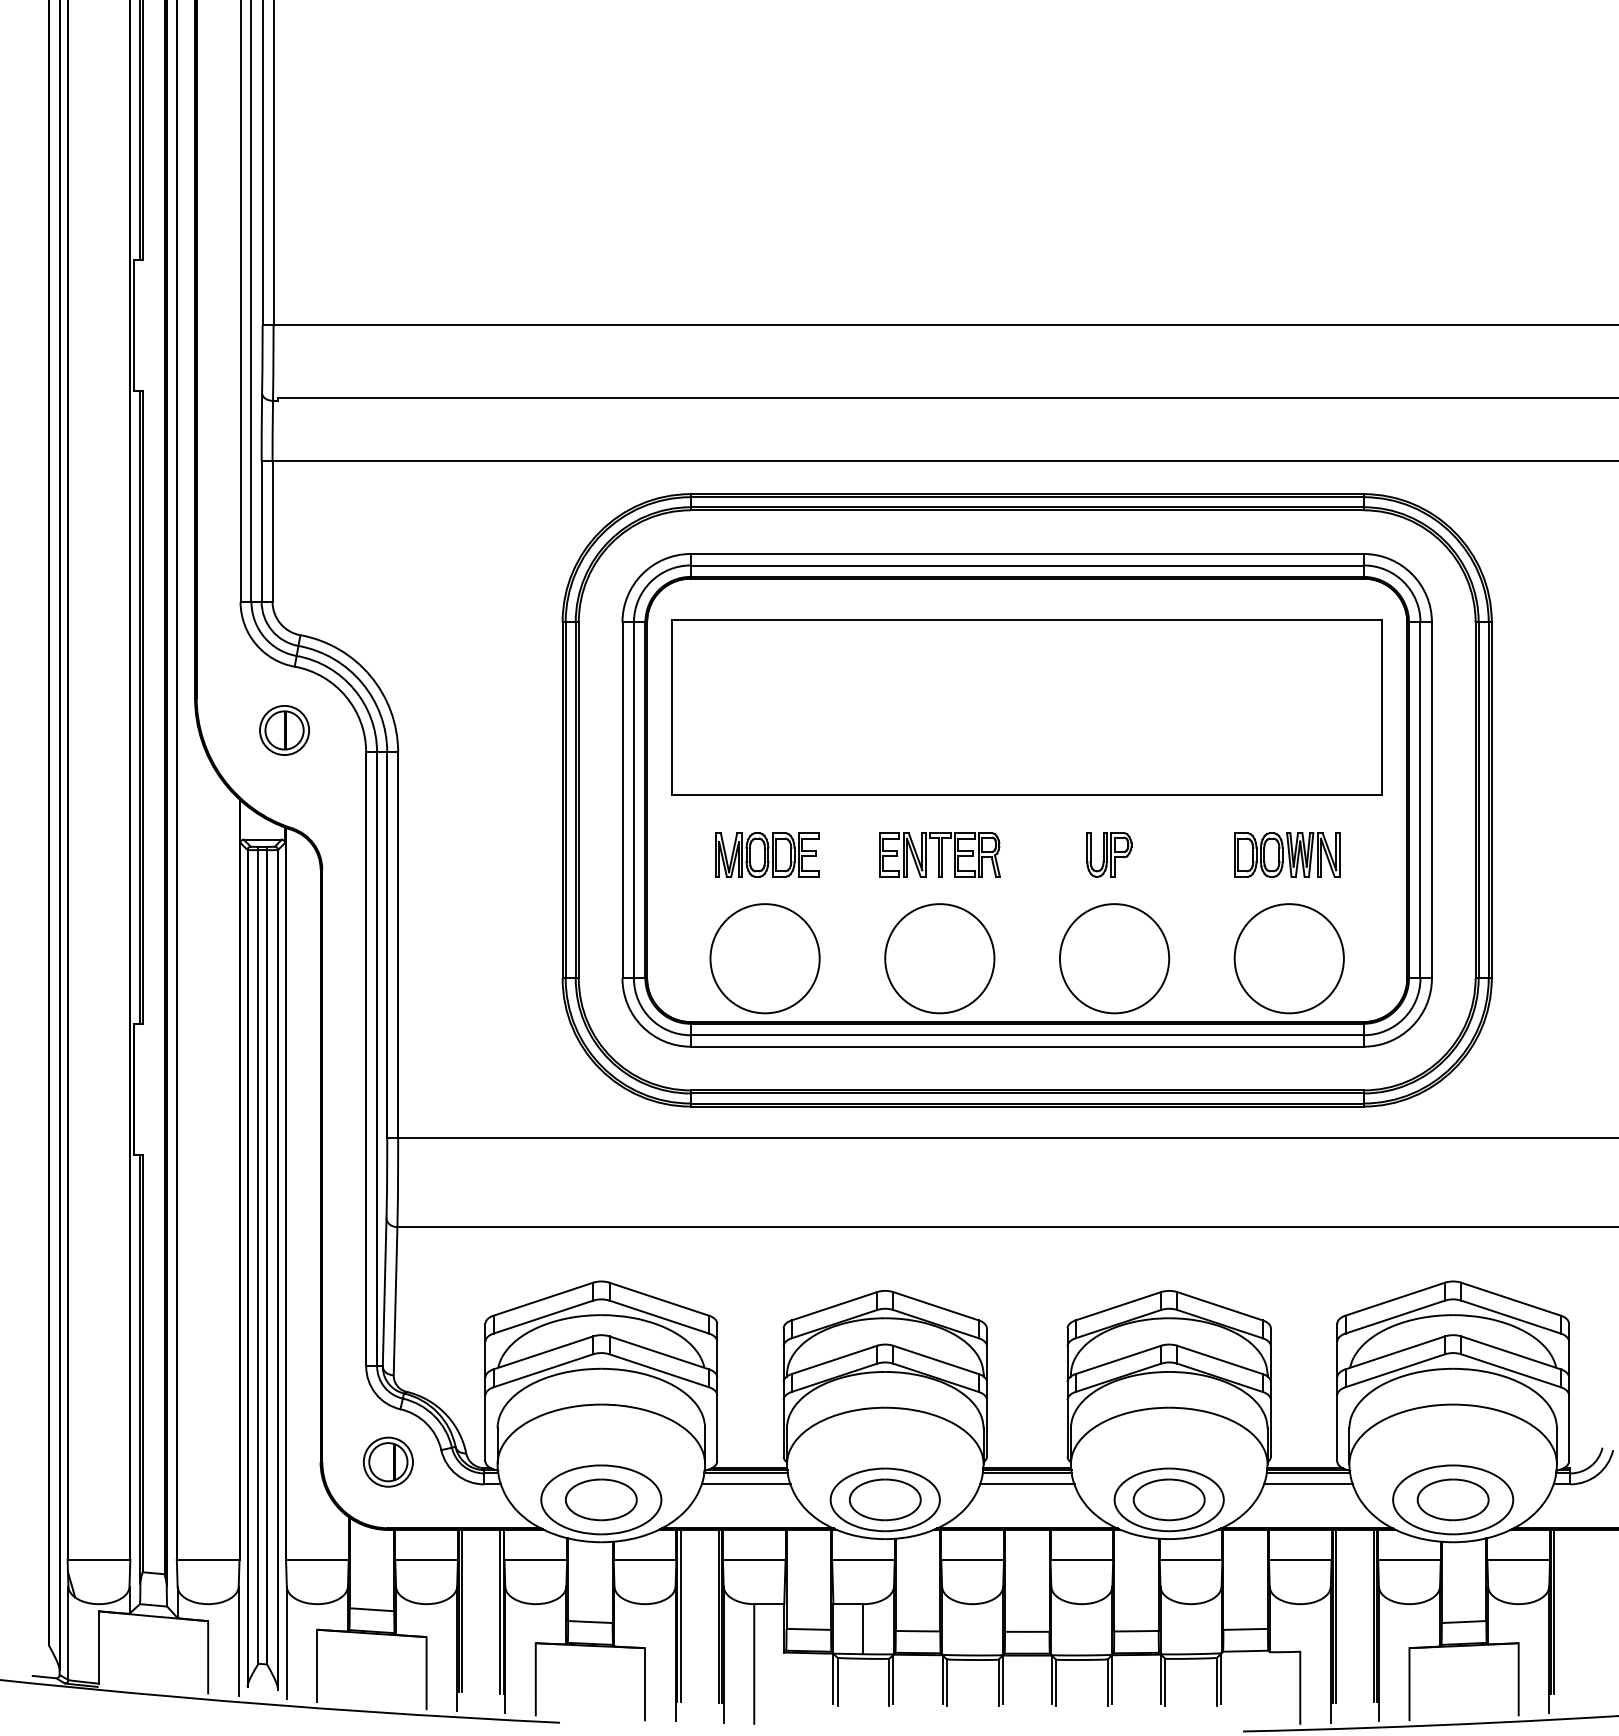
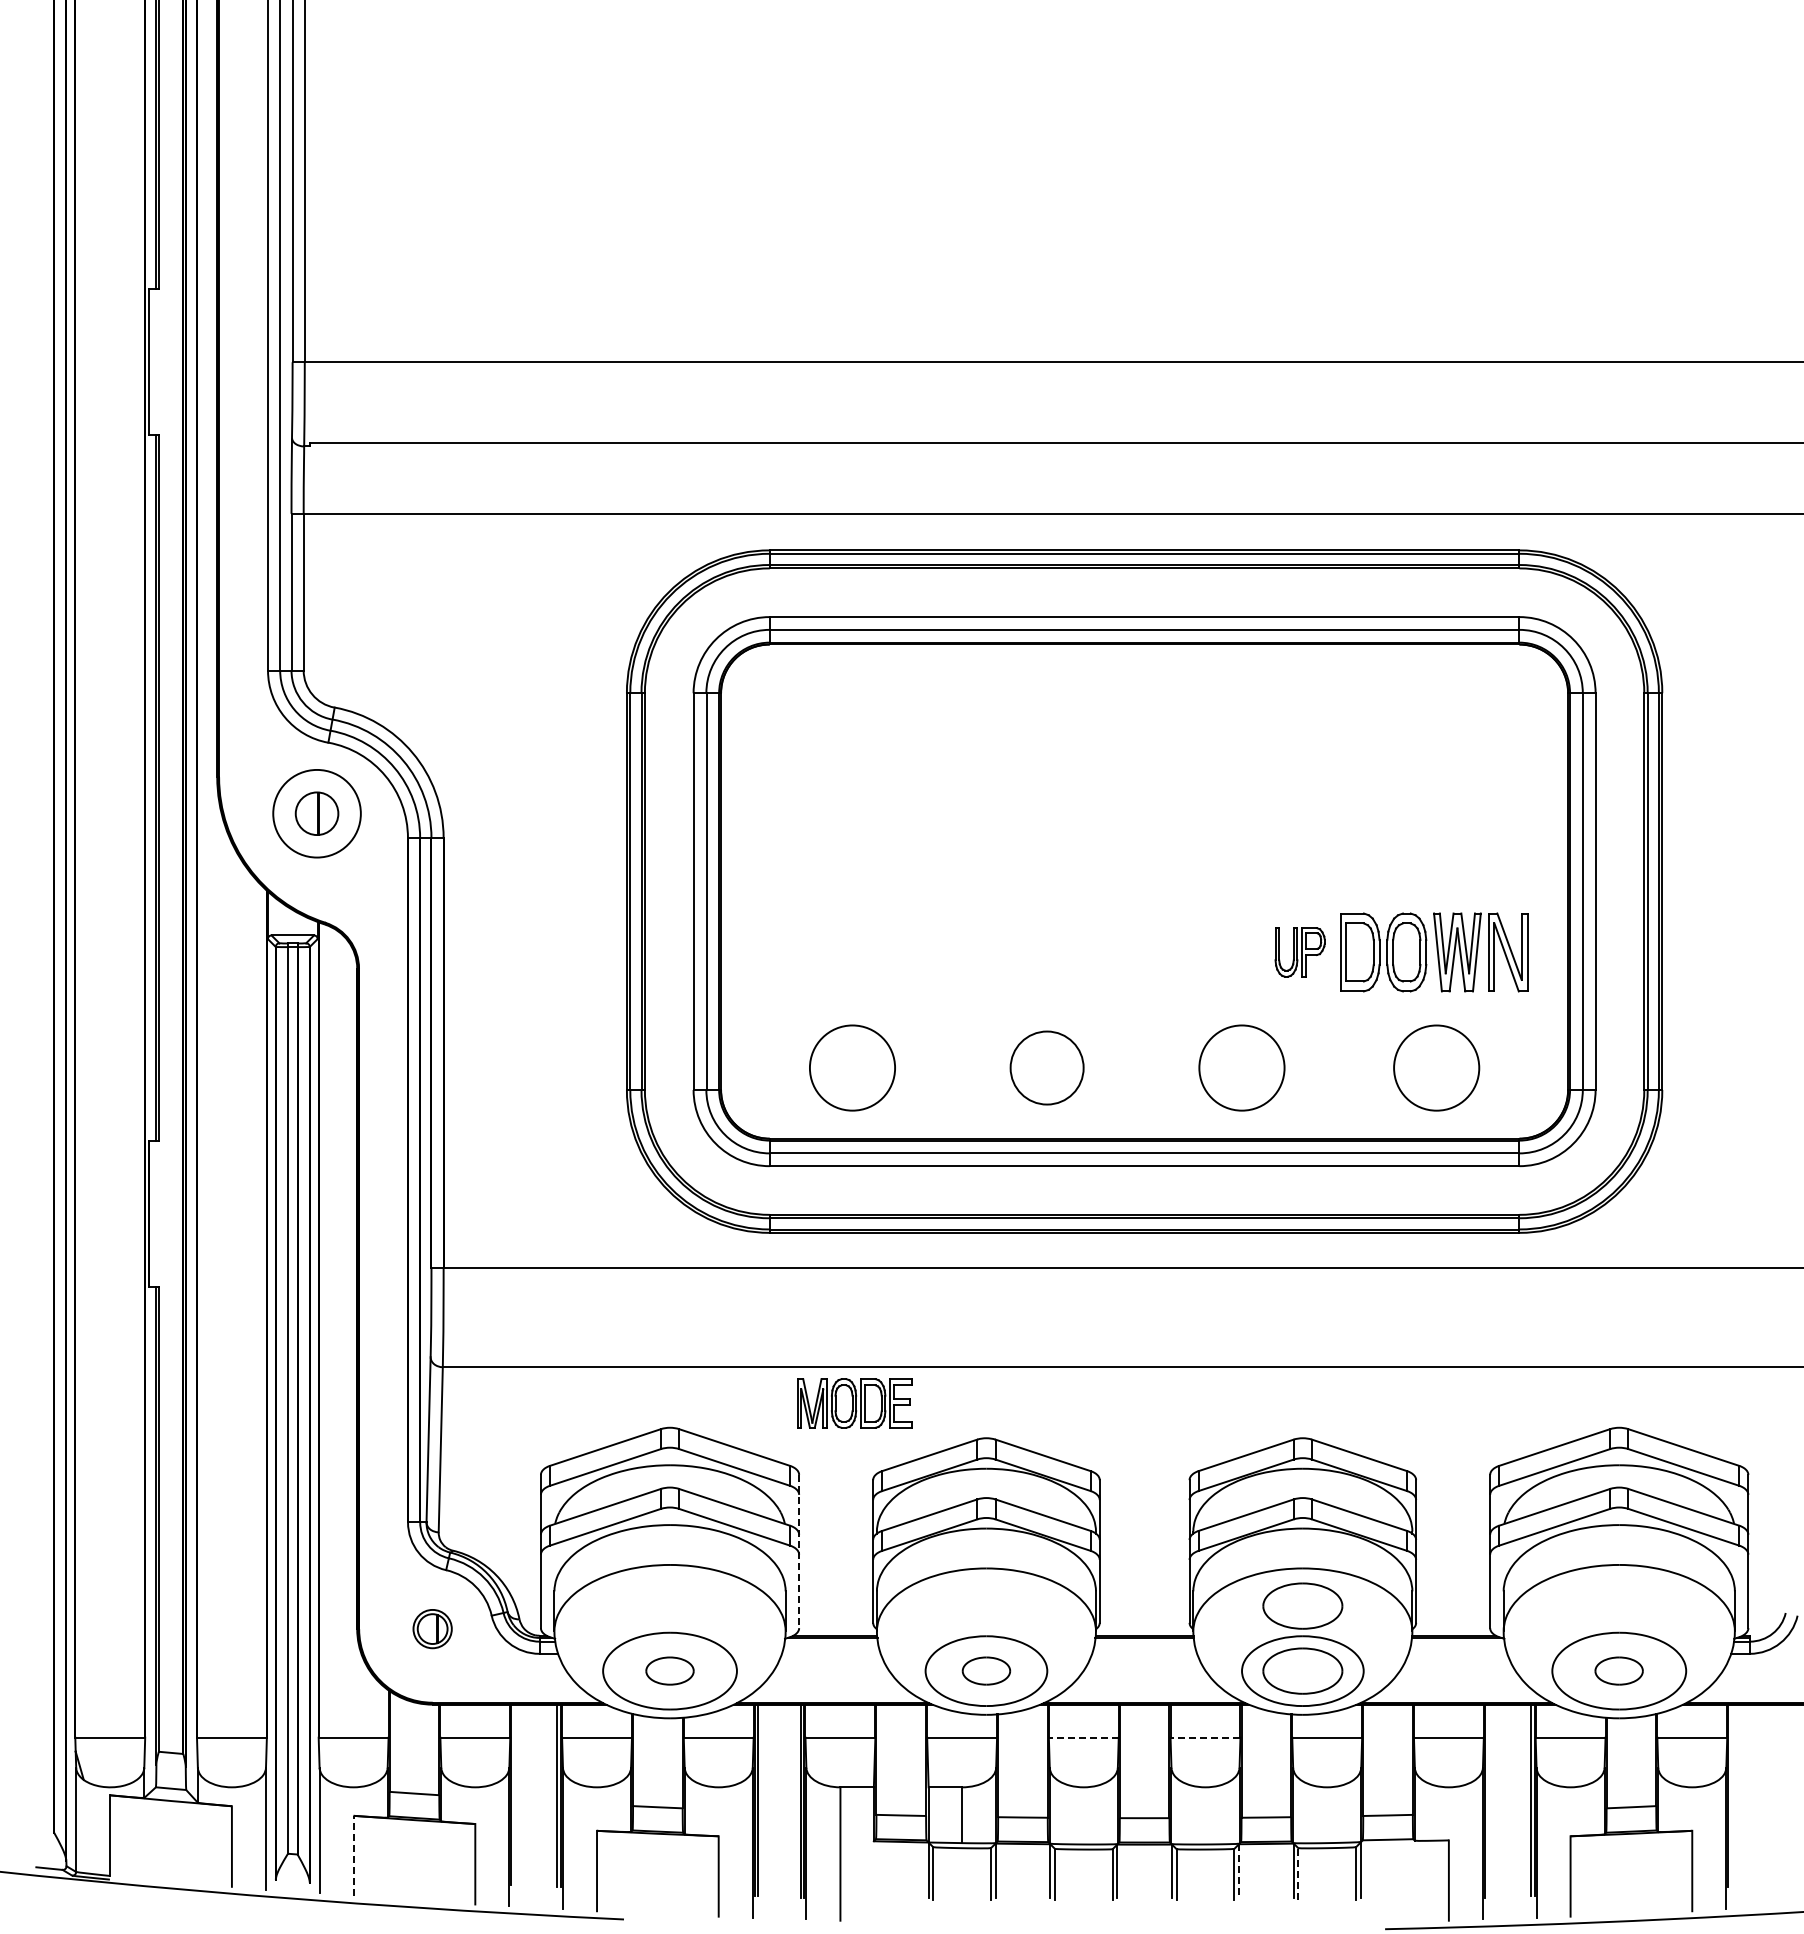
part: (1027, 707) -> (1144, 788), removed
circle: (284, 730) -> (316, 813), size x1.6
part: (766, 854) -> (854, 1403), moved
part: (940, 854) -> (1047, 952), removed
part: (1108, 854) -> (1299, 952), moved
part: (1287, 854) -> (1434, 952), size x1.6
circle: (765, 958) -> (852, 1067), size x0.7
circle: (939, 958) -> (1046, 1067), size x0.6
circle: (1114, 958) -> (1241, 1067), size x0.7
circle: (1289, 958) -> (1436, 1067), size x0.7
line: (717, 1392) -> (799, 1551), solid -> dashed
part: (1168, 1440) -> (1302, 1605), added
part: (388, 1461) -> (432, 1628), size x0.7
line: (745, 1473) -> (830, 1641), removed
line: (1027, 1473) -> (1144, 1641), removed
line: (1308, 1473) -> (1457, 1641), removed
line: (745, 1484) -> (830, 1653), removed
line: (1027, 1484) -> (1144, 1653), removed
line: (1308, 1484) -> (1457, 1653), removed
part: (600, 1499) -> (669, 1670), size x0.6
part: (885, 1499) -> (986, 1670), size x0.6
part: (1452, 1499) -> (1618, 1670), size x0.6
line: (972, 1559) -> (1083, 1737), solid -> dashed
line: (1081, 1559) -> (1205, 1737), solid -> dashed
line: (461, 1610) -> (514, 1794), removed
line: (1553, 1611) -> (1731, 1795), removed
line: (1335, 1615) -> (1488, 1800), removed
line: (317, 1665) -> (353, 1855), solid -> dashed
line: (1111, 1679) -> (1238, 1871), solid -> dashed
line: (1165, 1681) -> (1298, 1873), solid -> dashed

